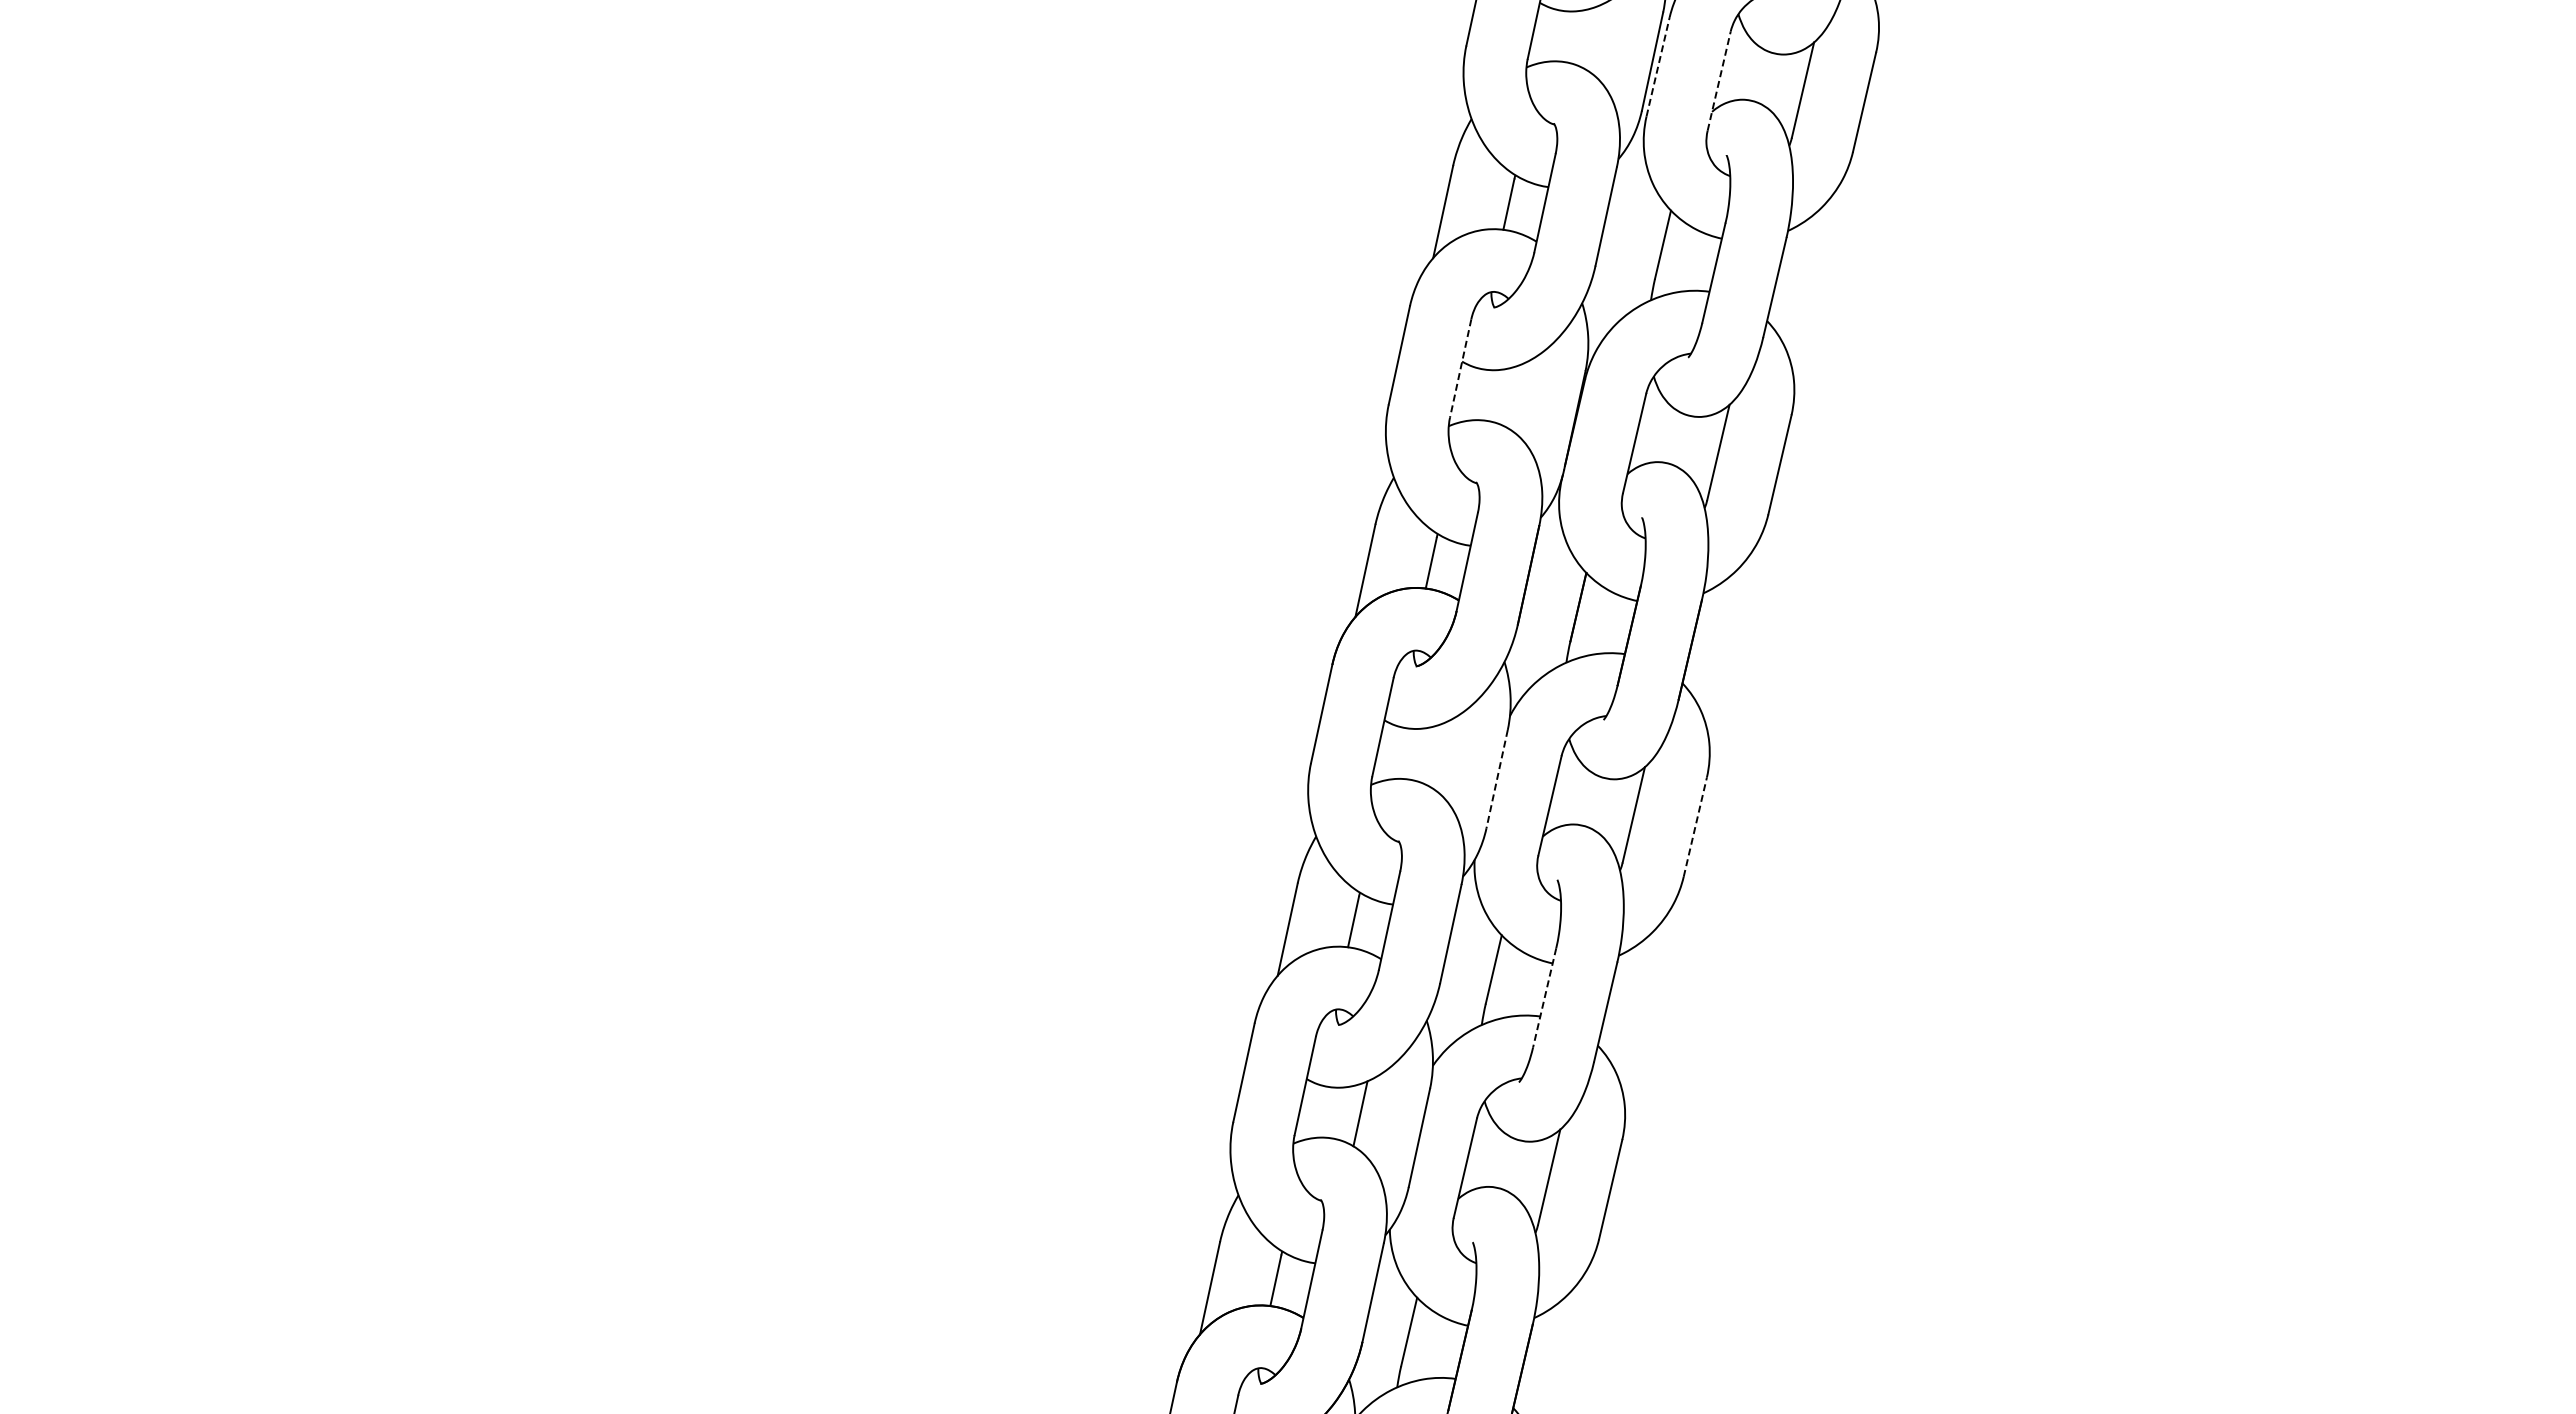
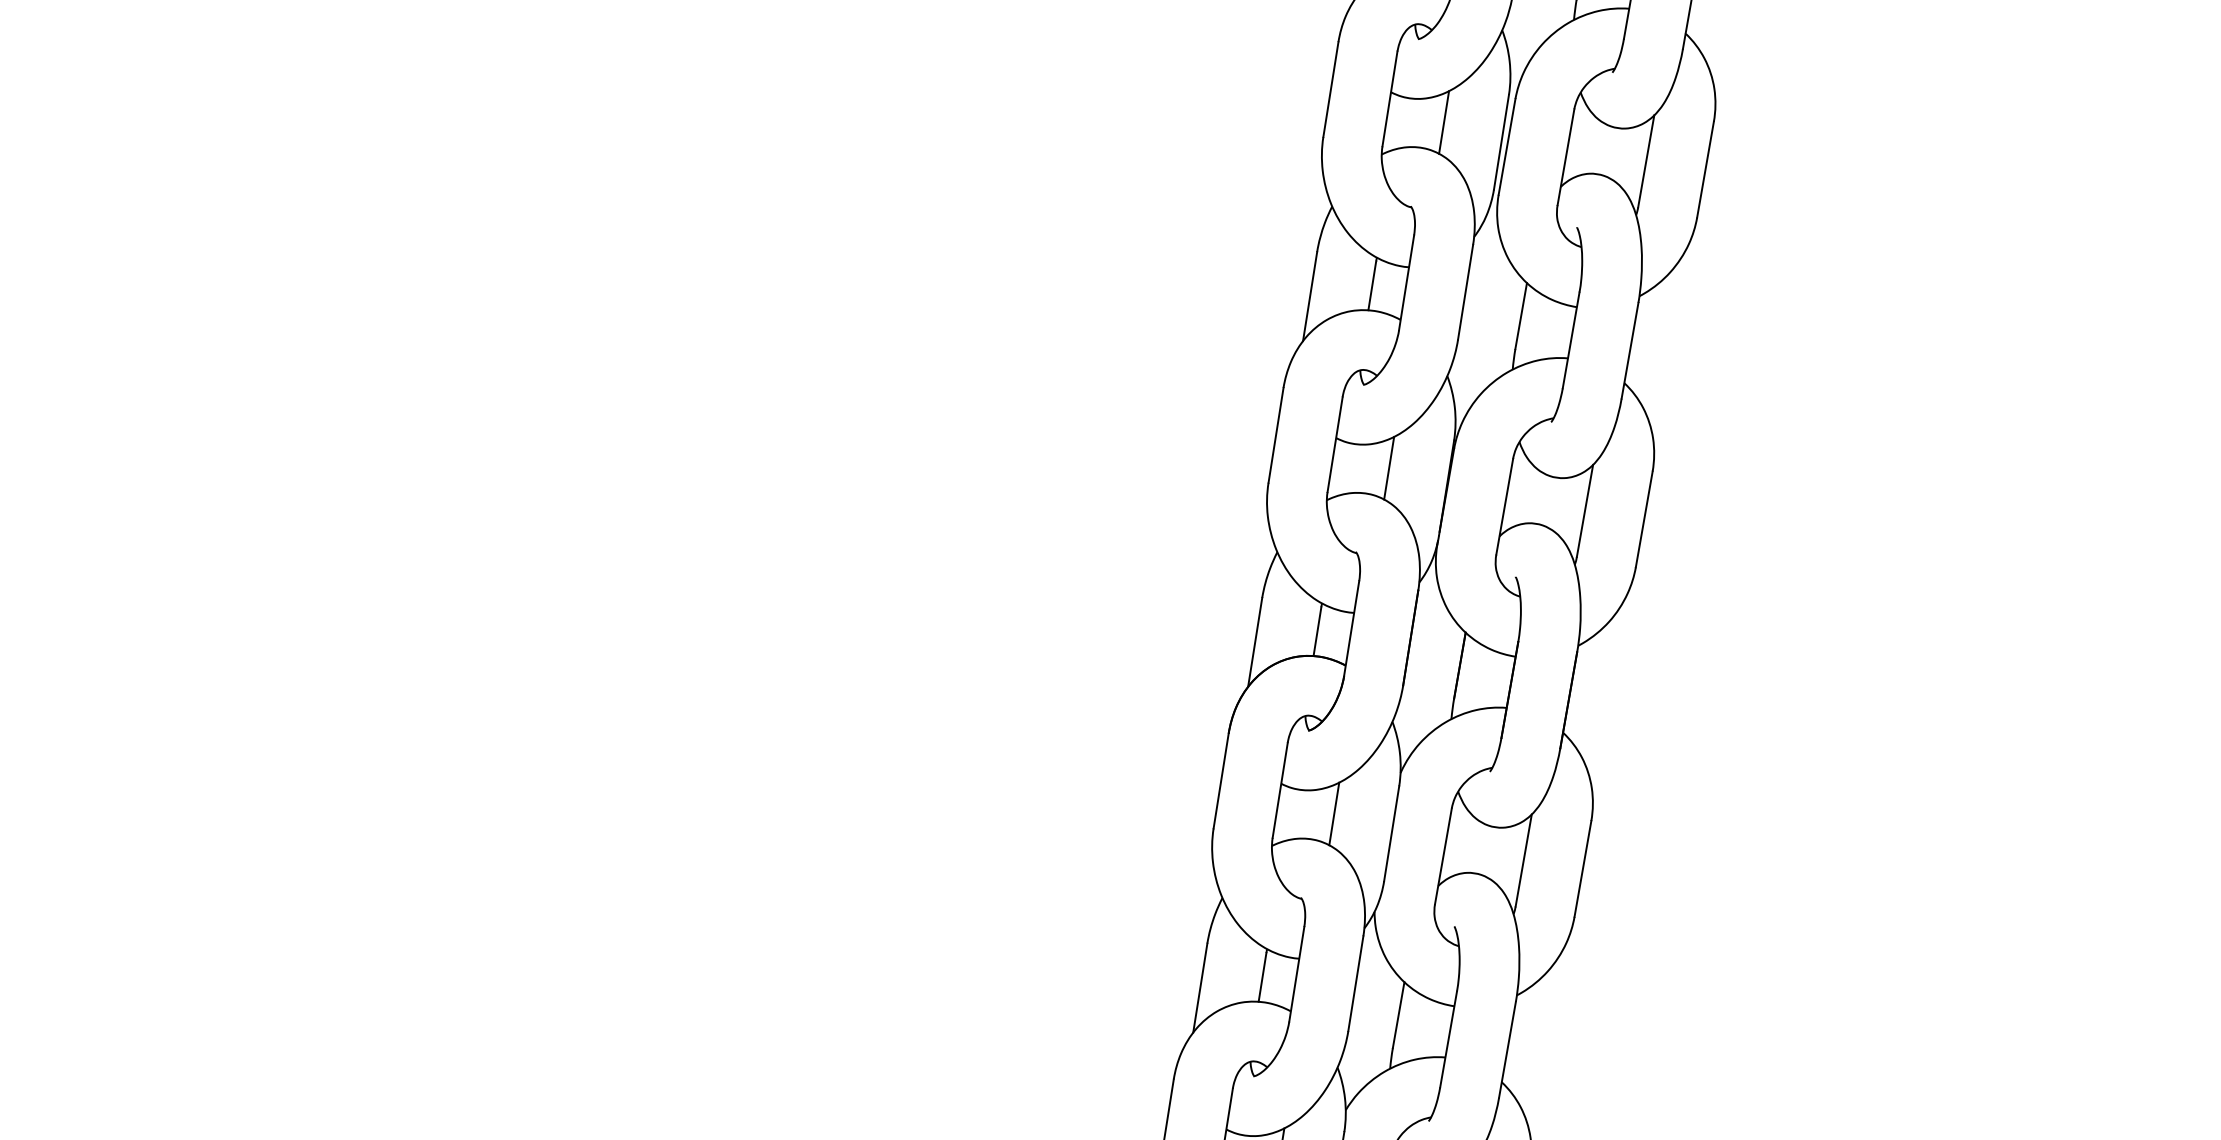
line: (1593, 37) -> (1443, 122), added
line: (1658, 66) -> (1507, 146), dashed -> solid
line: (1719, 81) -> (1566, 157), dashed -> solid
line: (1460, 369) -> (1334, 445), dashed -> solid
line: (1515, 395) -> (1388, 467), added
line: (1438, 754) -> (1334, 813), added
line: (1497, 779) -> (1392, 834), dashed -> solid
line: (1695, 827) -> (1583, 869), dashed -> solid
line: (1544, 997) -> (1448, 1039), dashed -> solid

